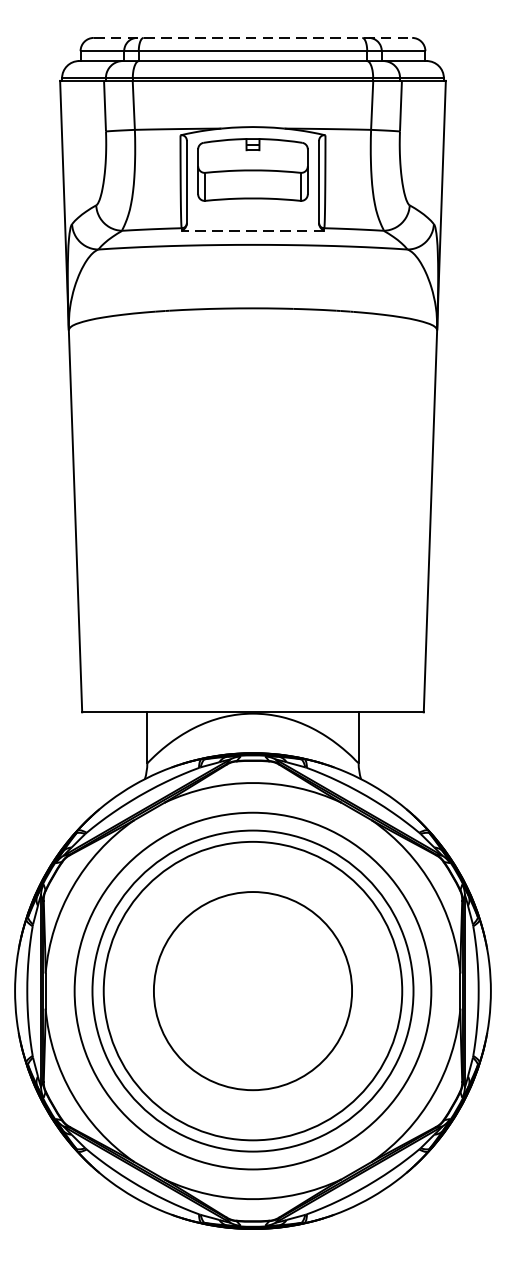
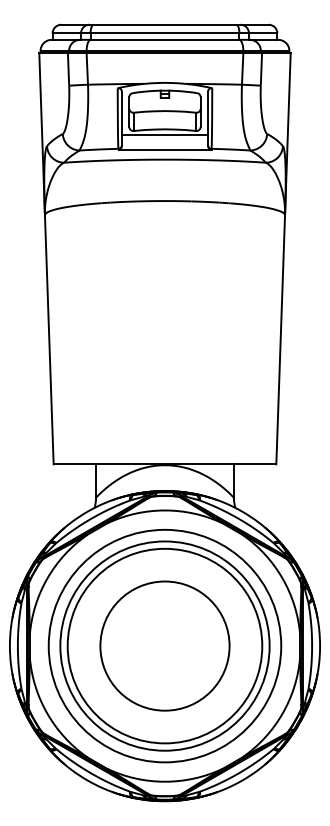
line: (252, 37) -> (164, 24), dashed -> solid
line: (252, 207) -> (164, 135), added
line: (252, 230) -> (164, 150), dashed -> solid

